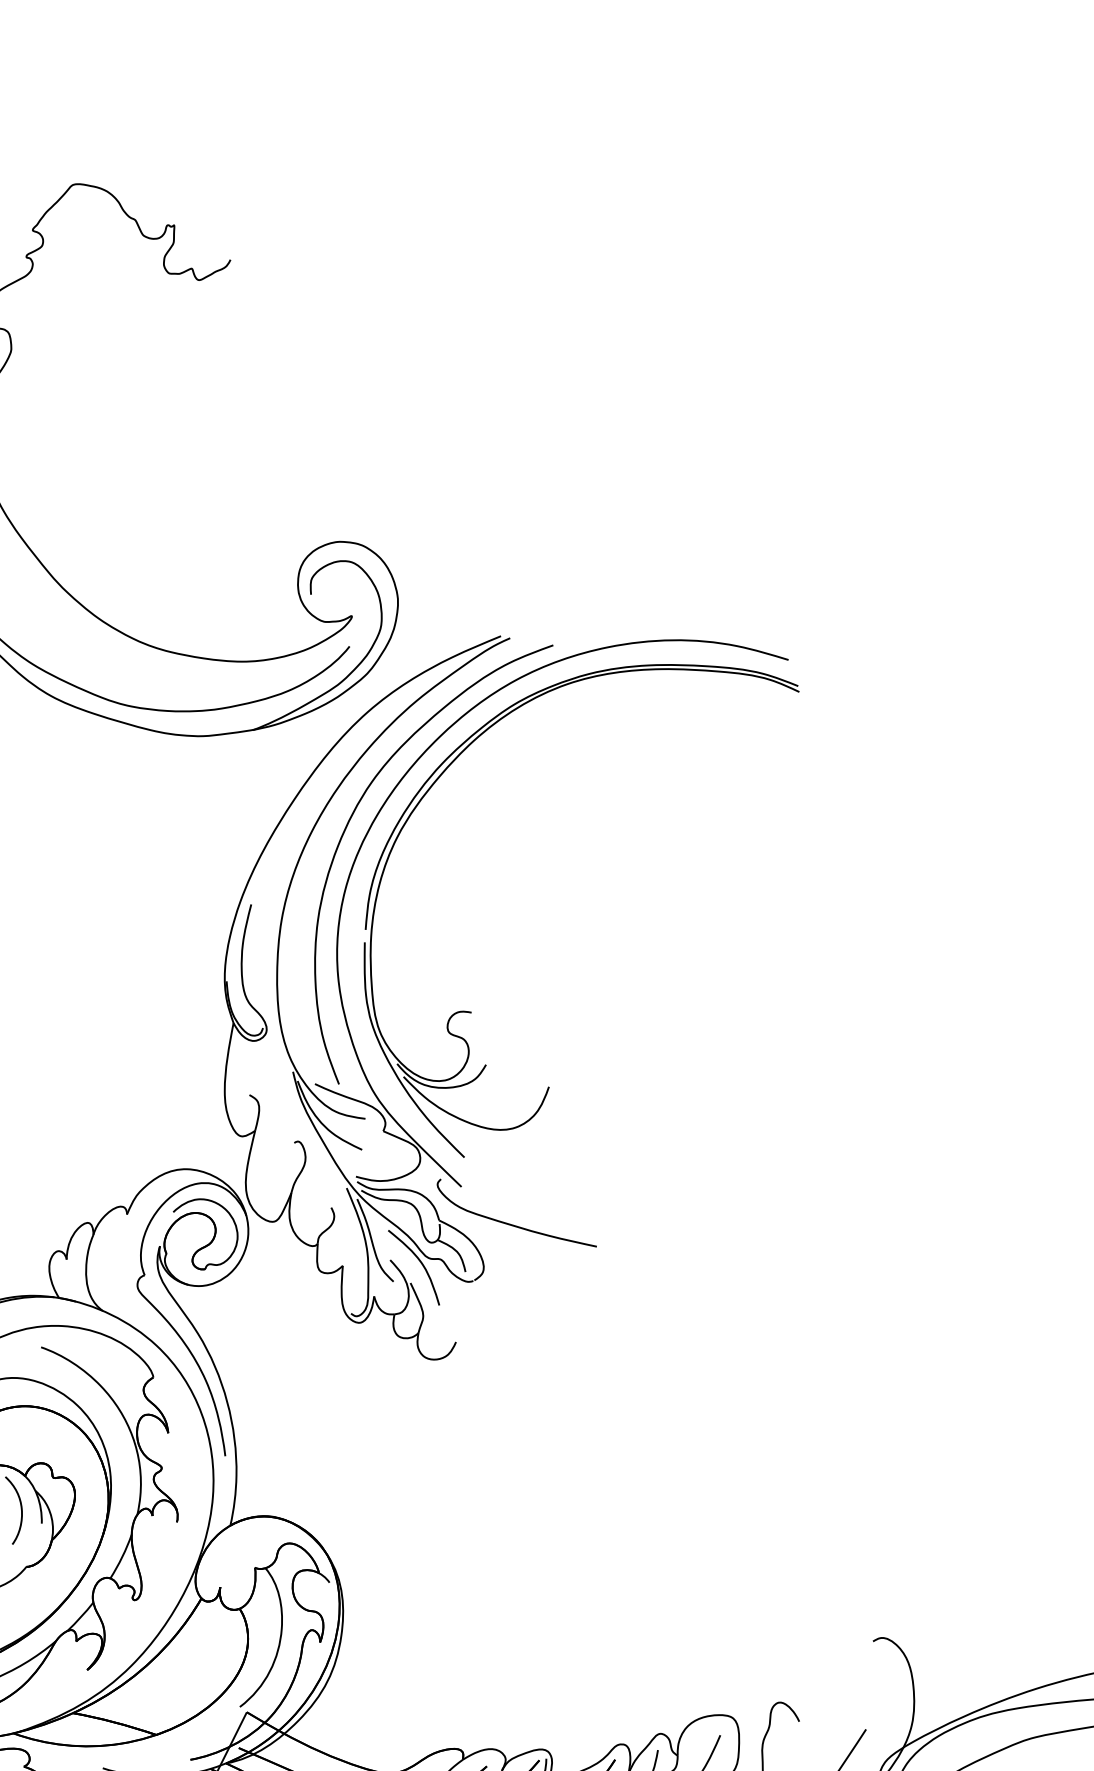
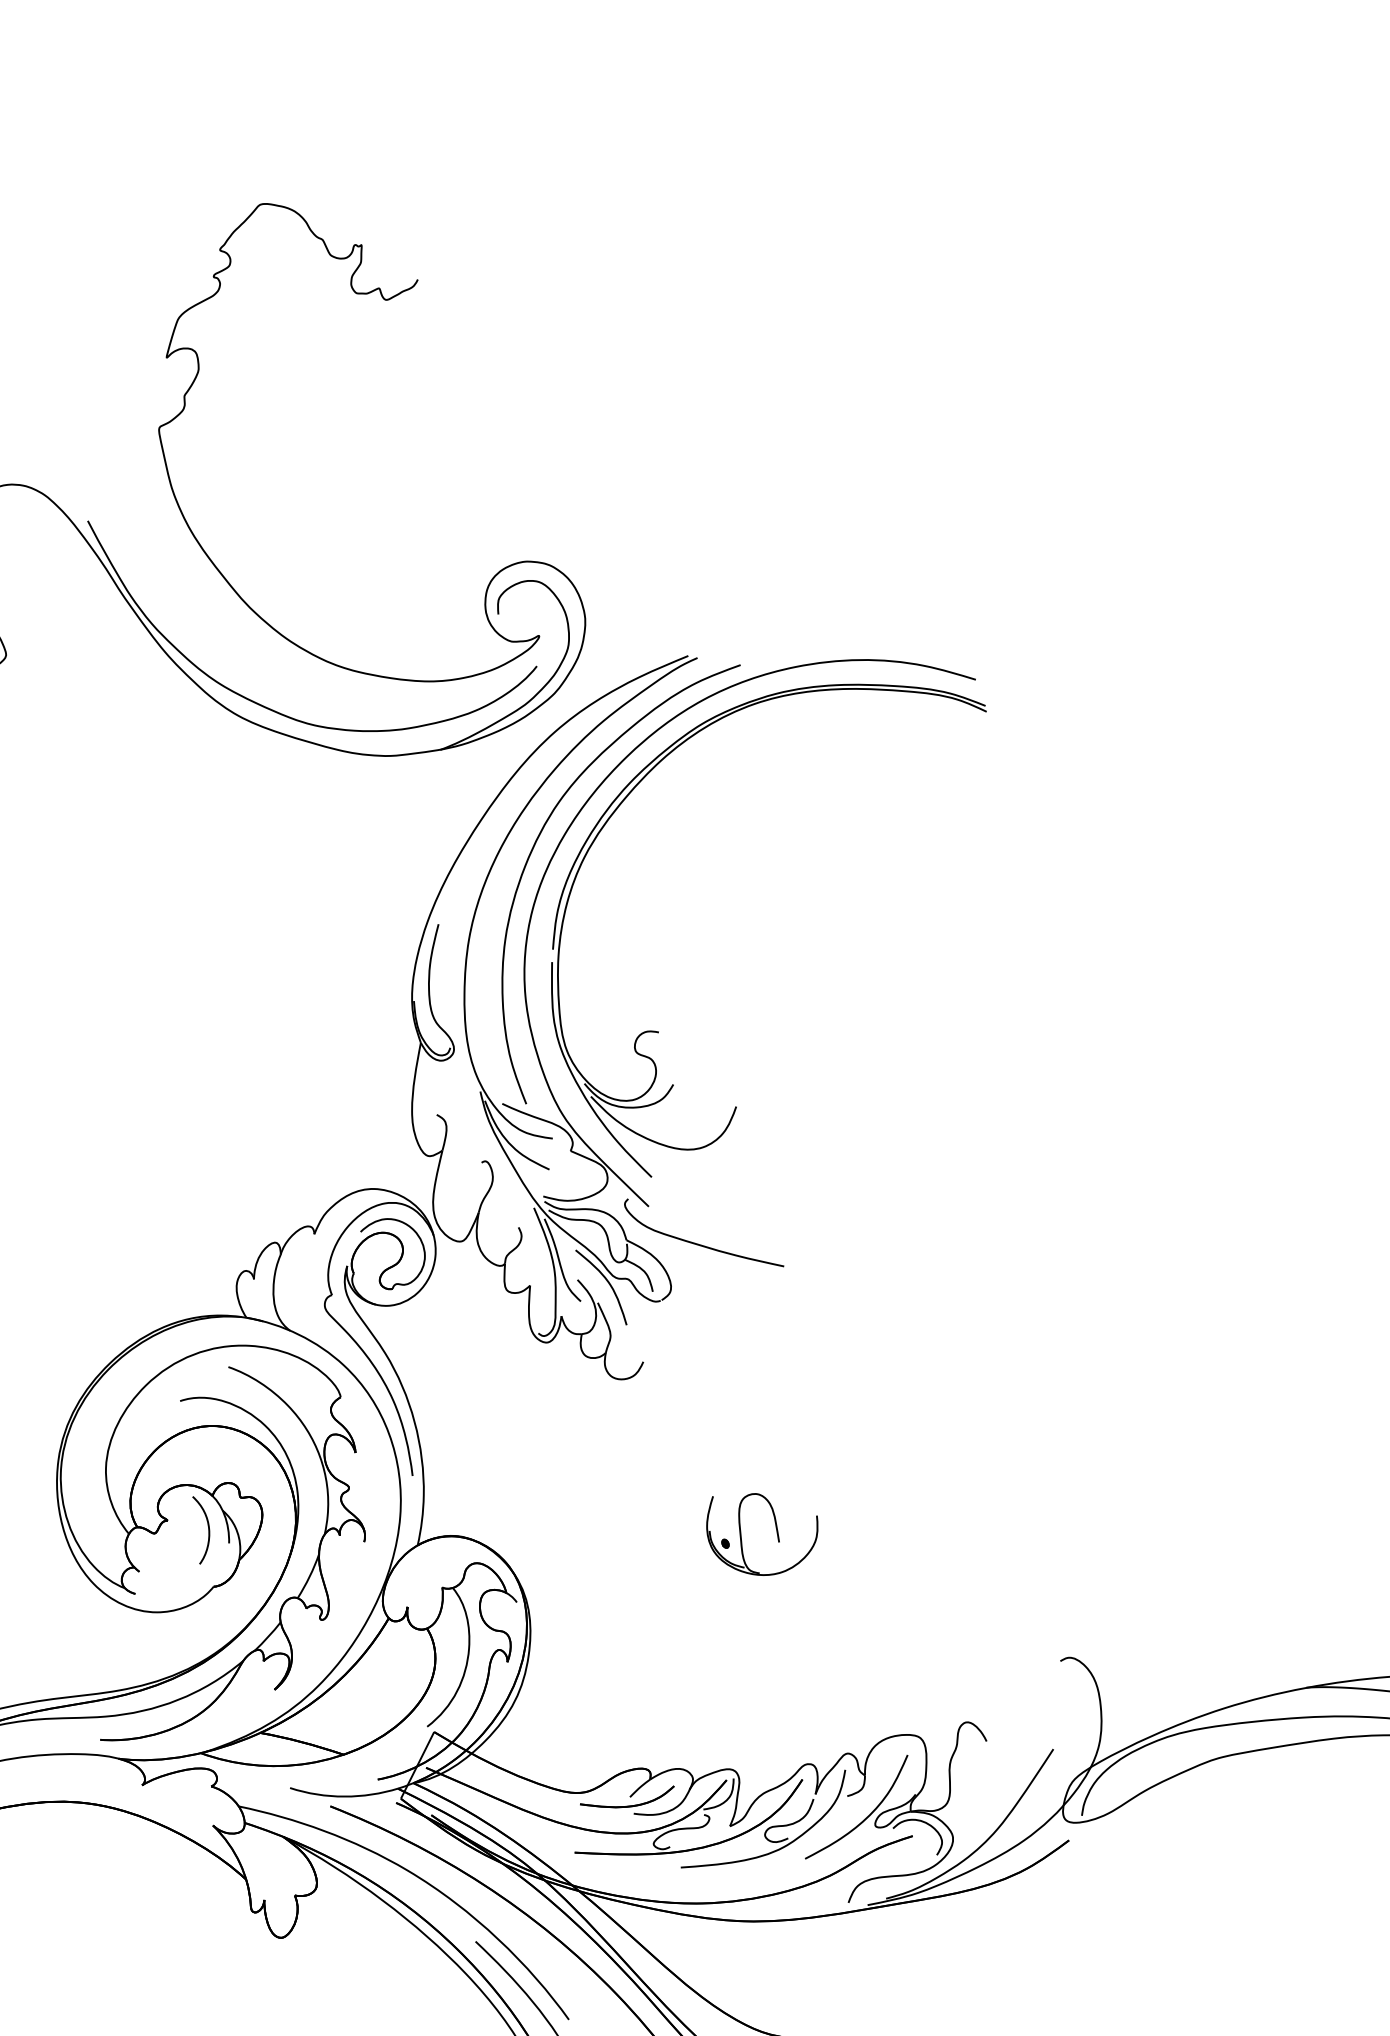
part: (589, 1513) -> (776, 1533), added

